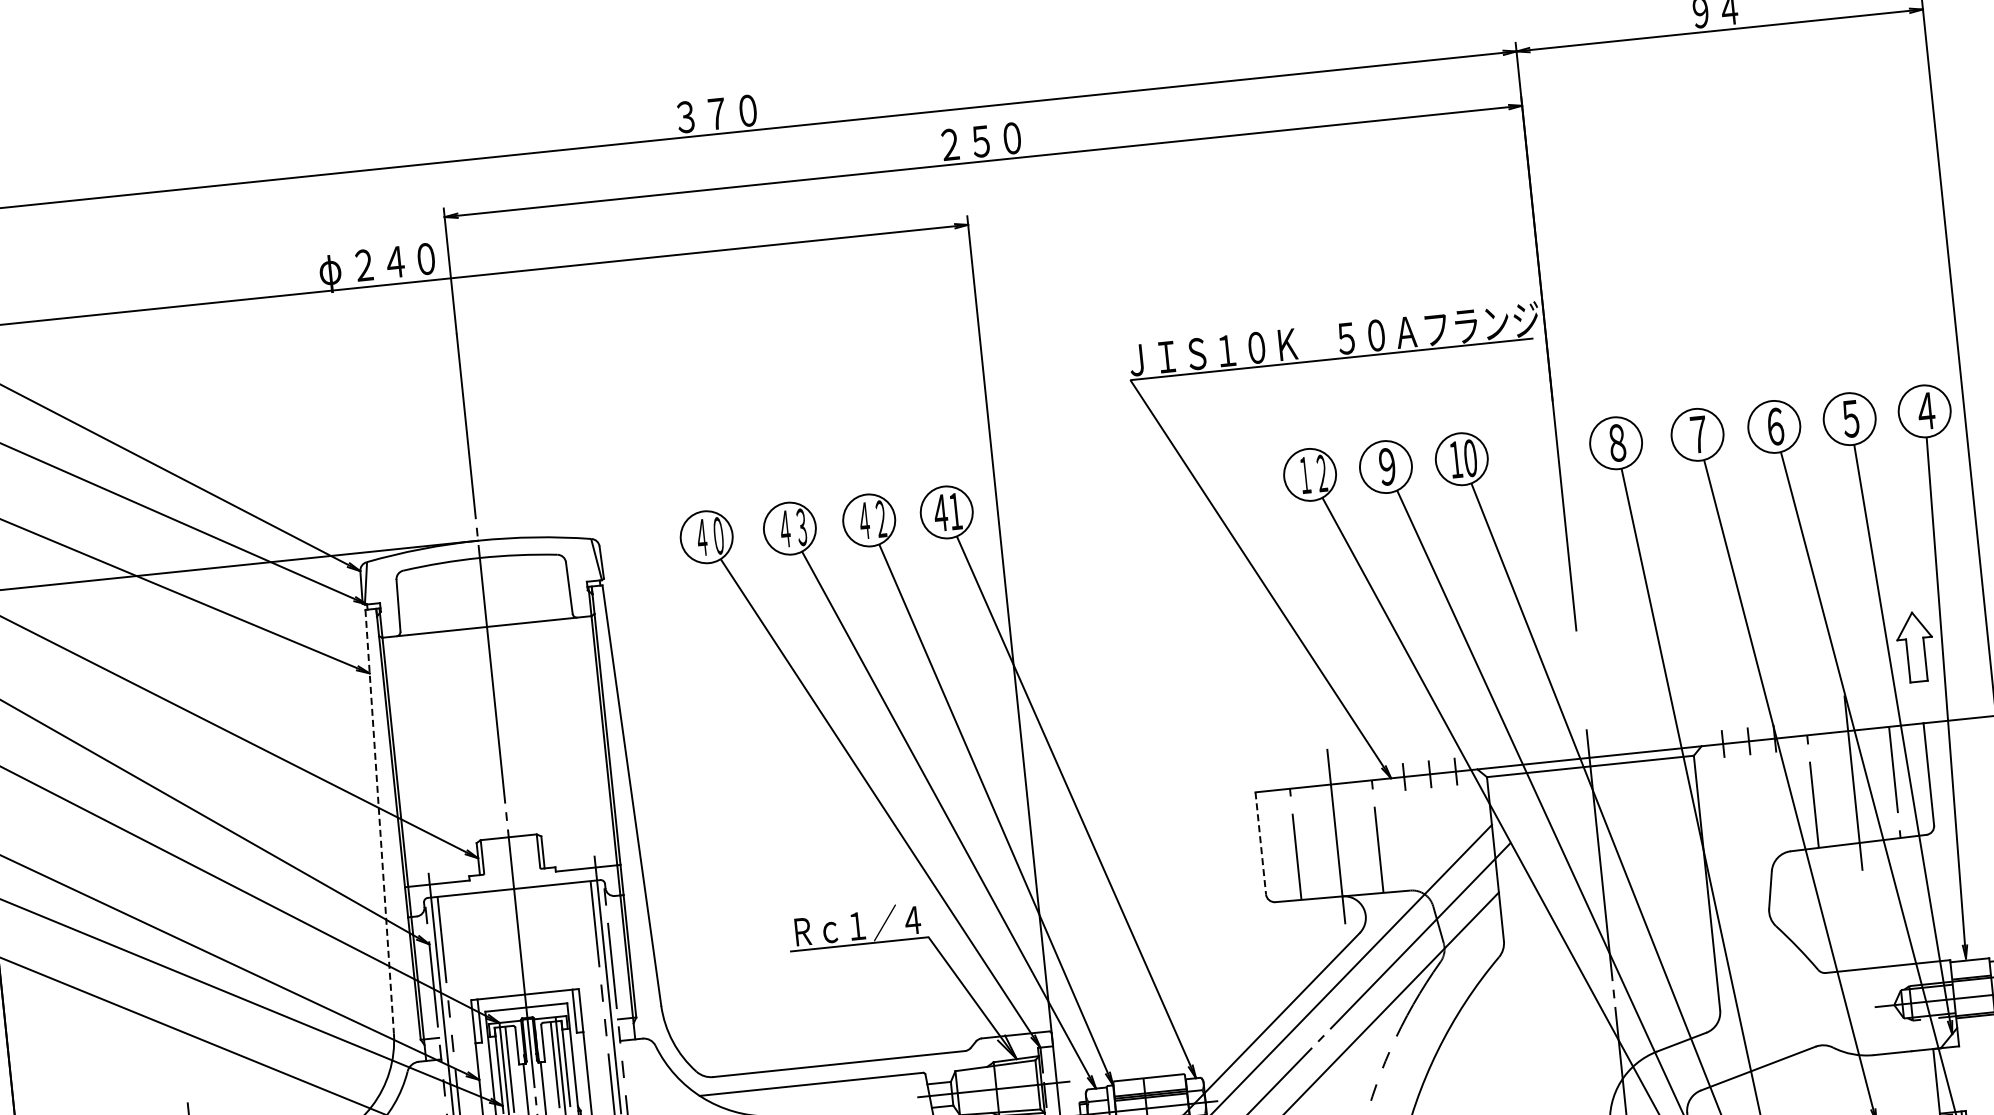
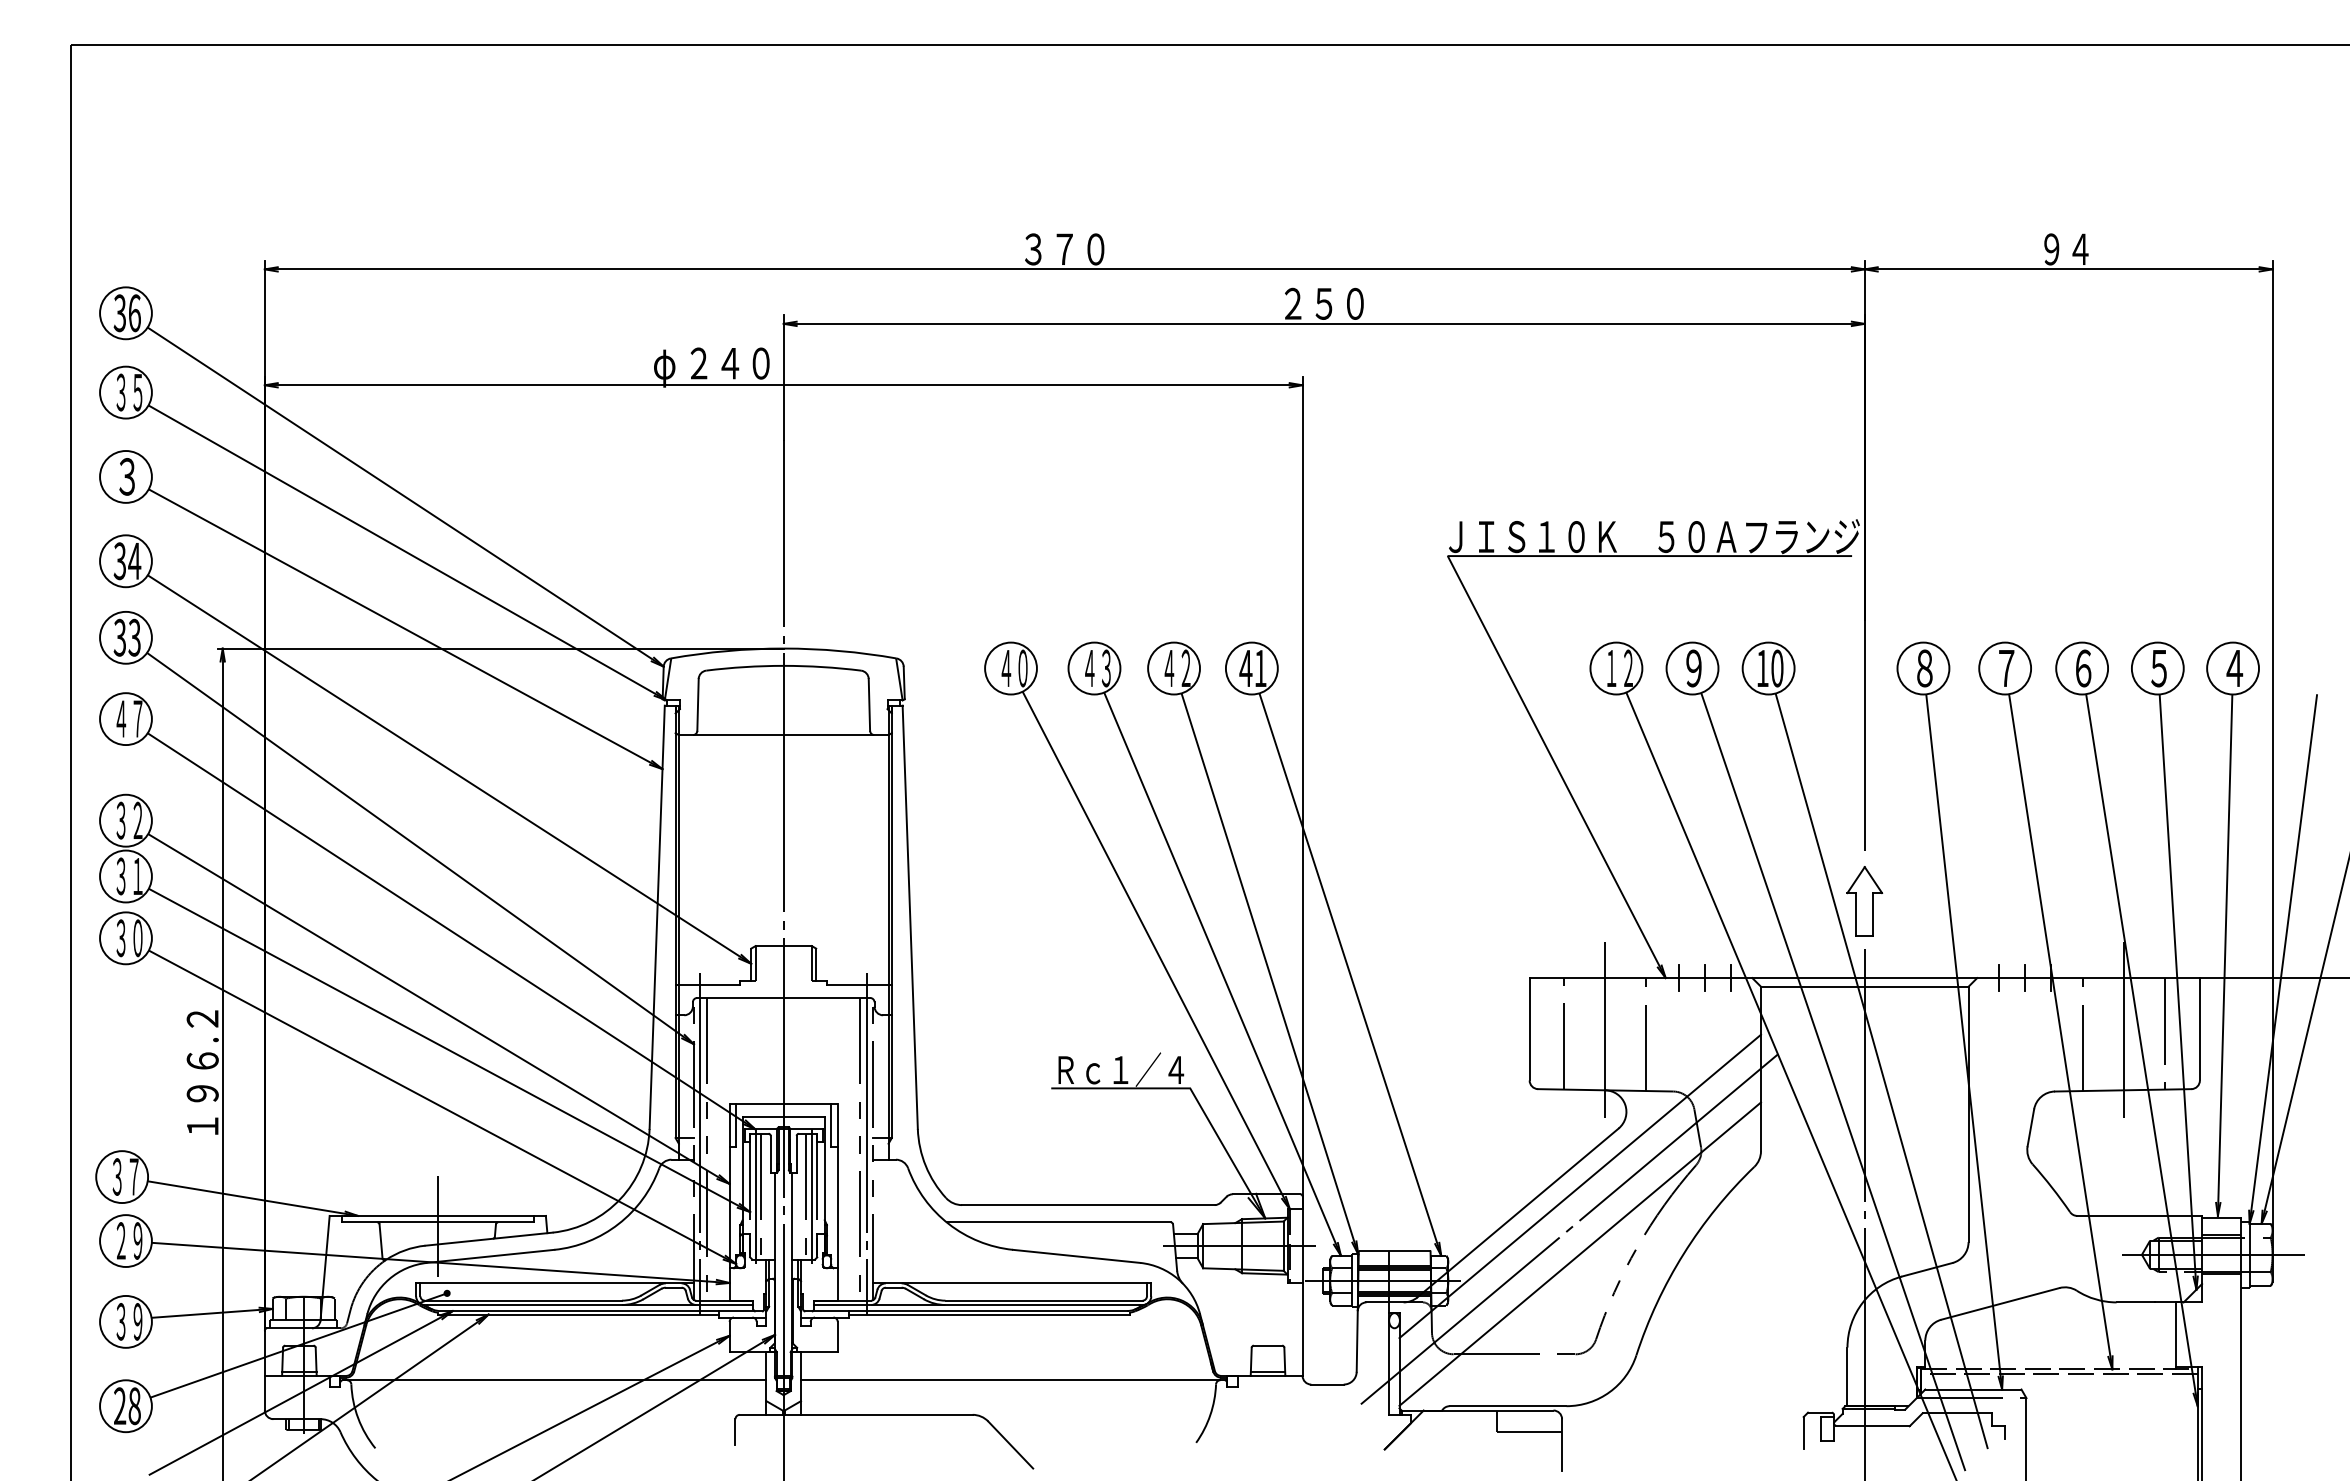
part: (1915, 647) -> (1864, 901), moved
line: (380, 821) -> (657, 917), dashed -> solid
line: (1260, 843) -> (1529, 1029), dashed -> solid

